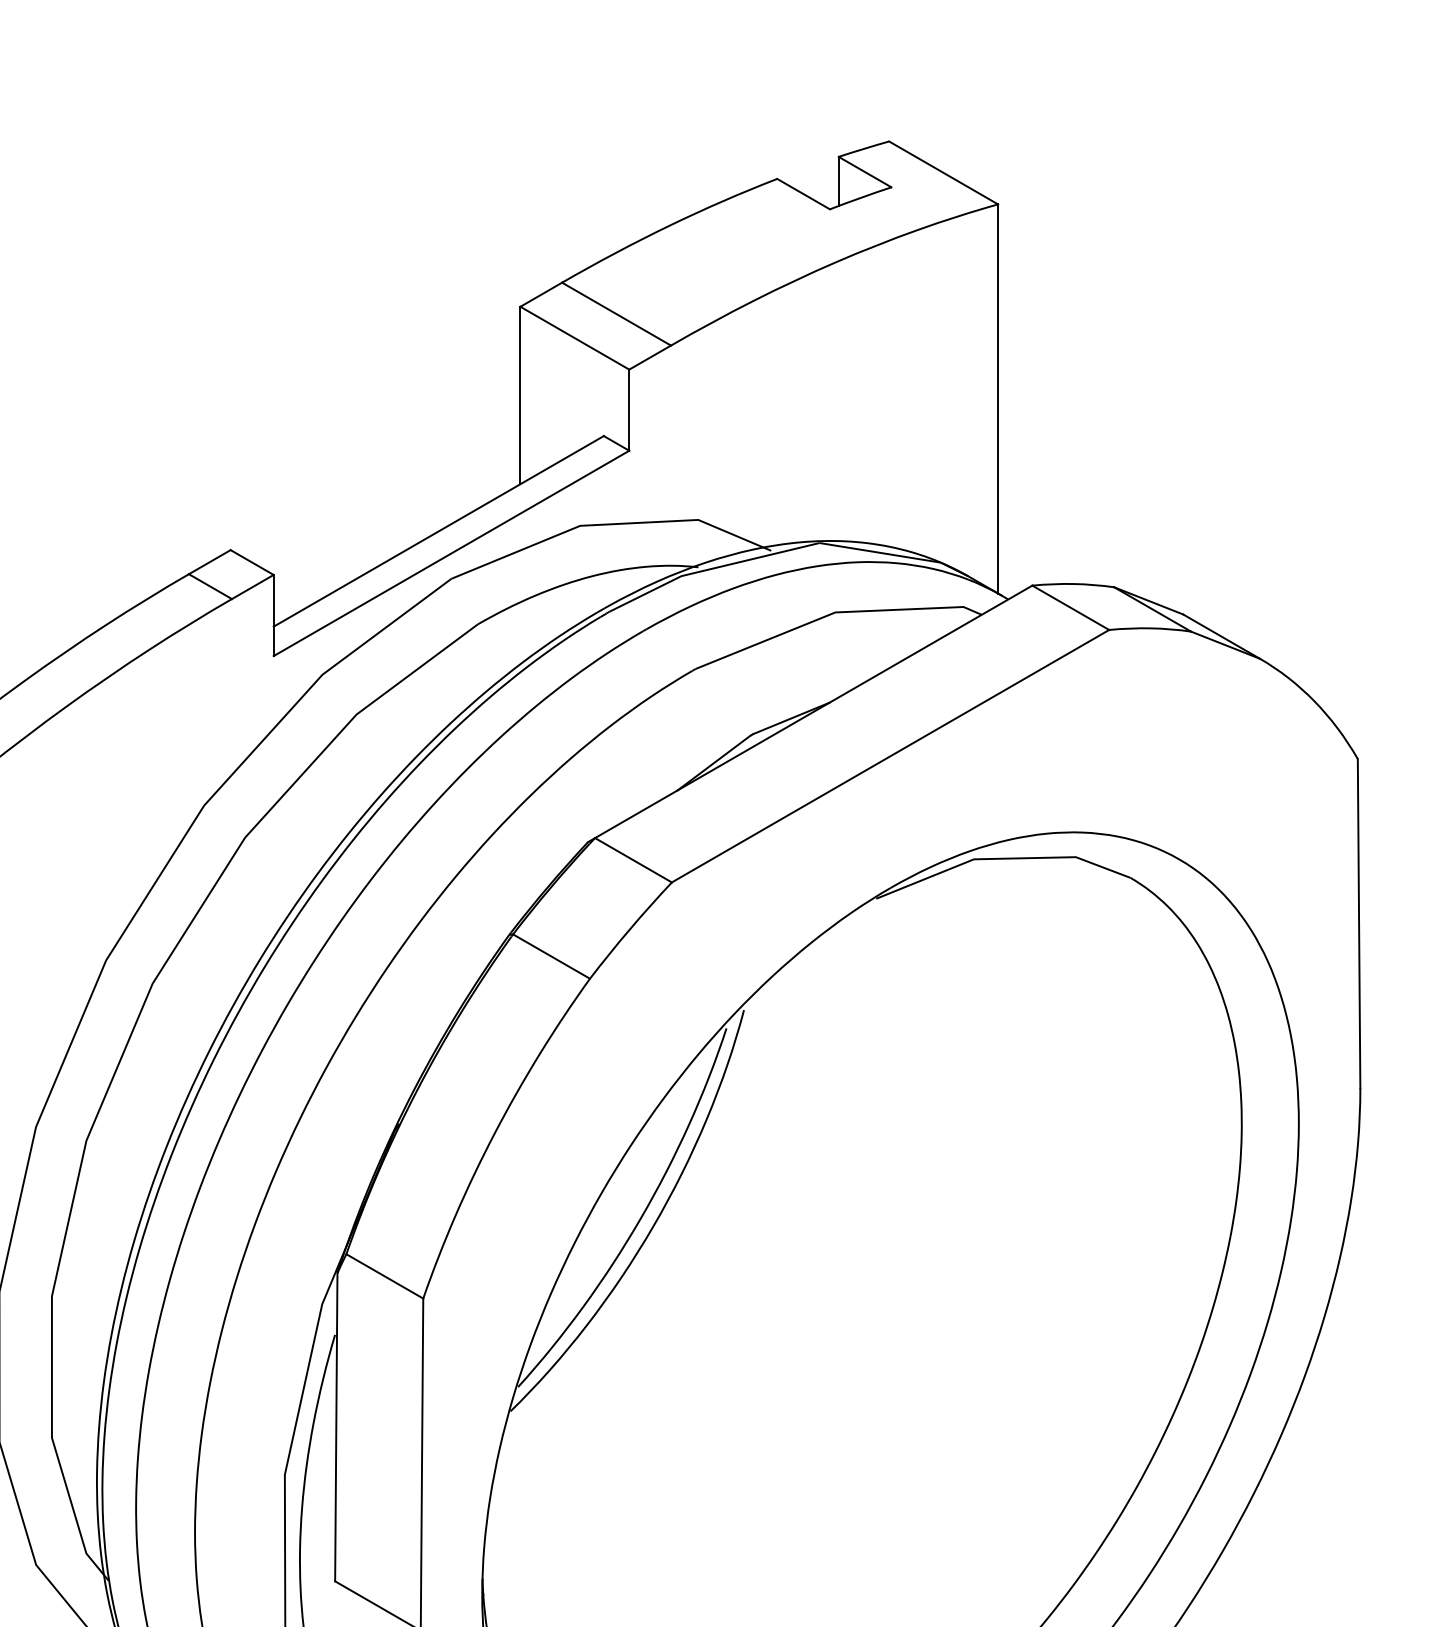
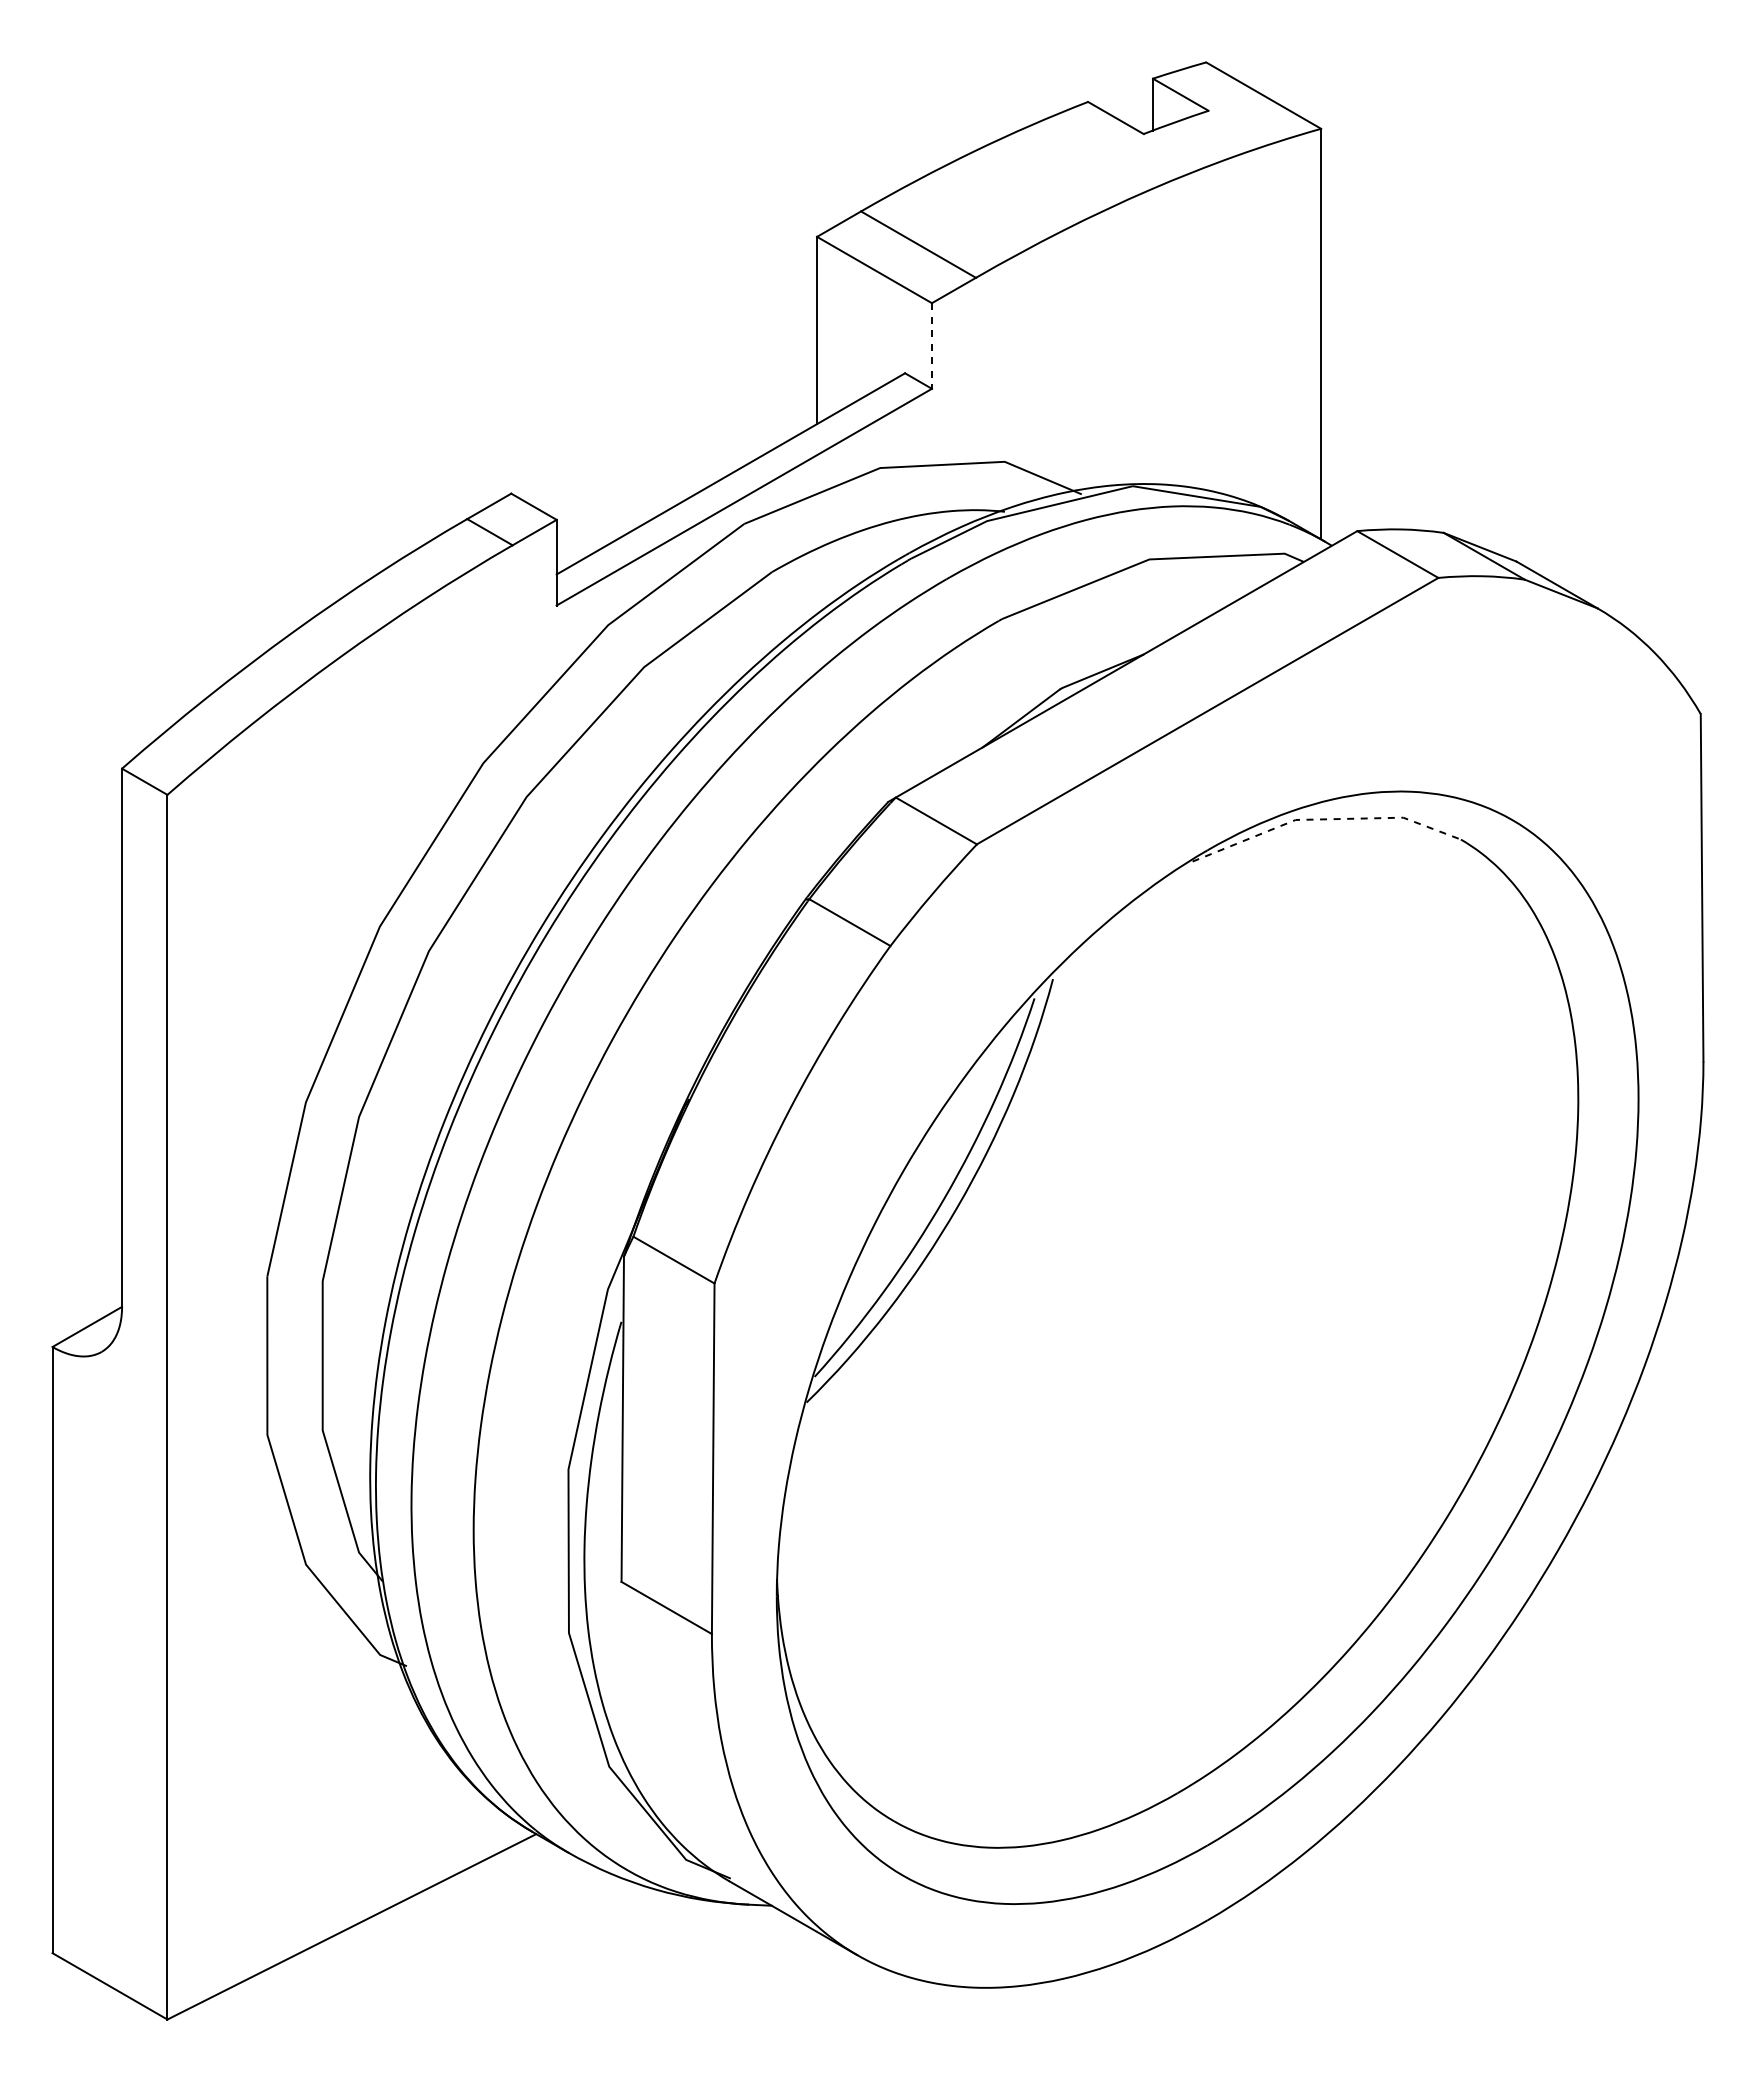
line: (628, 410) -> (931, 346), solid -> dashed
line: (1001, 858) -> (1324, 819), solid -> dashed

